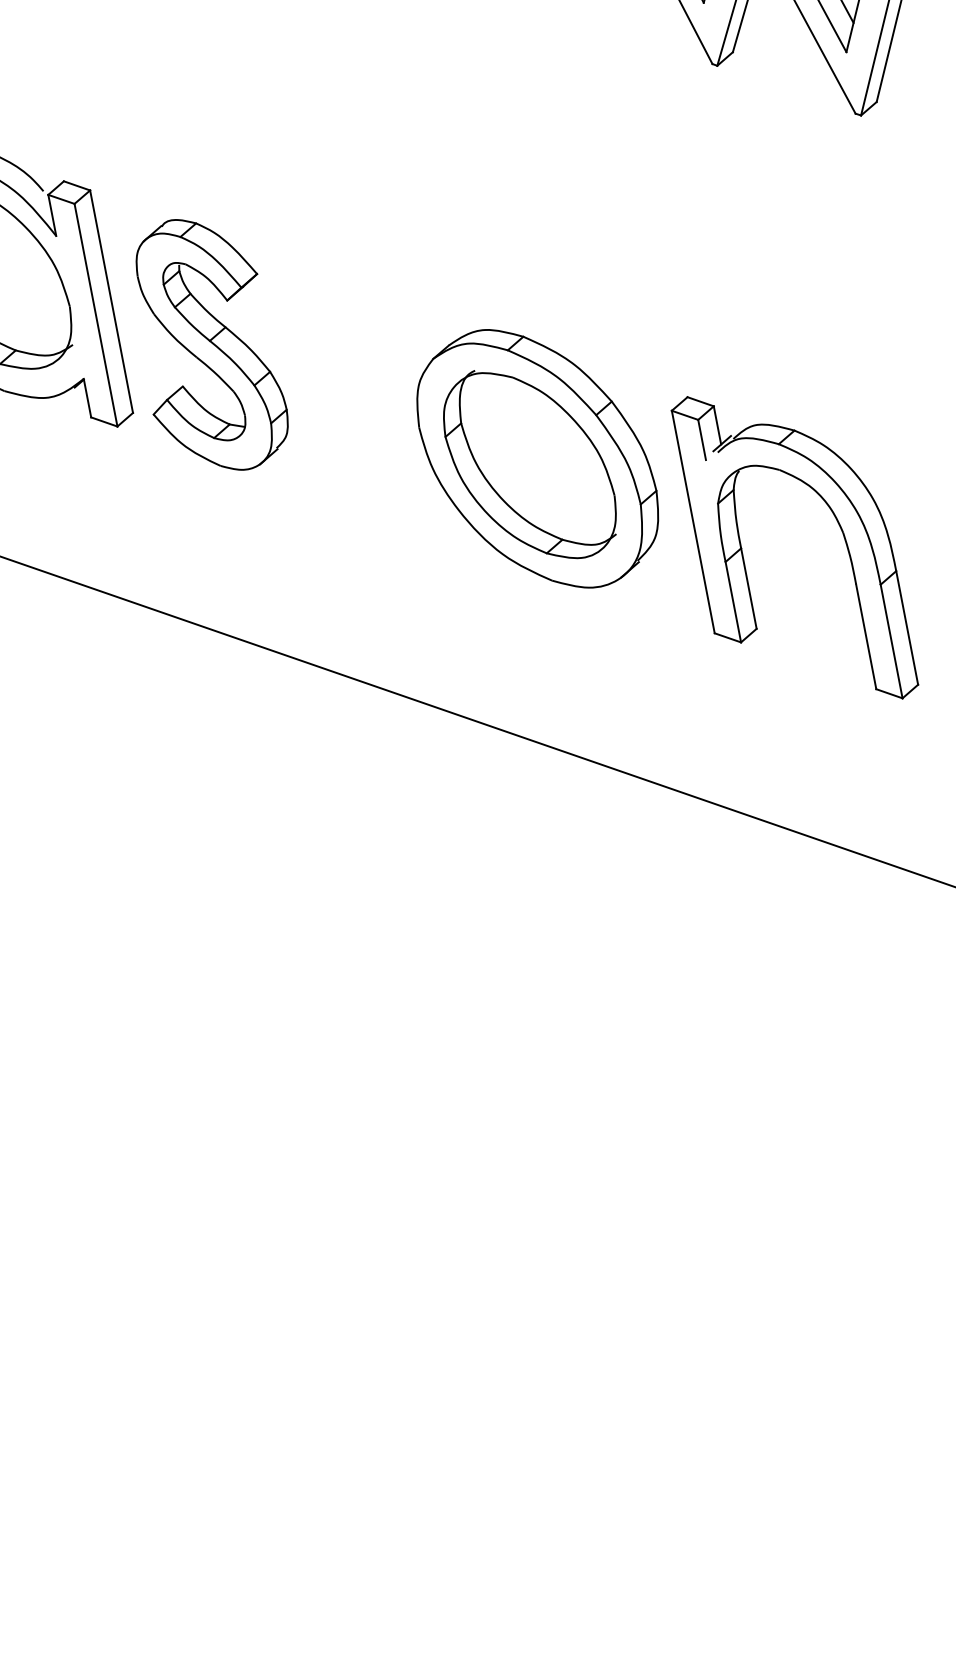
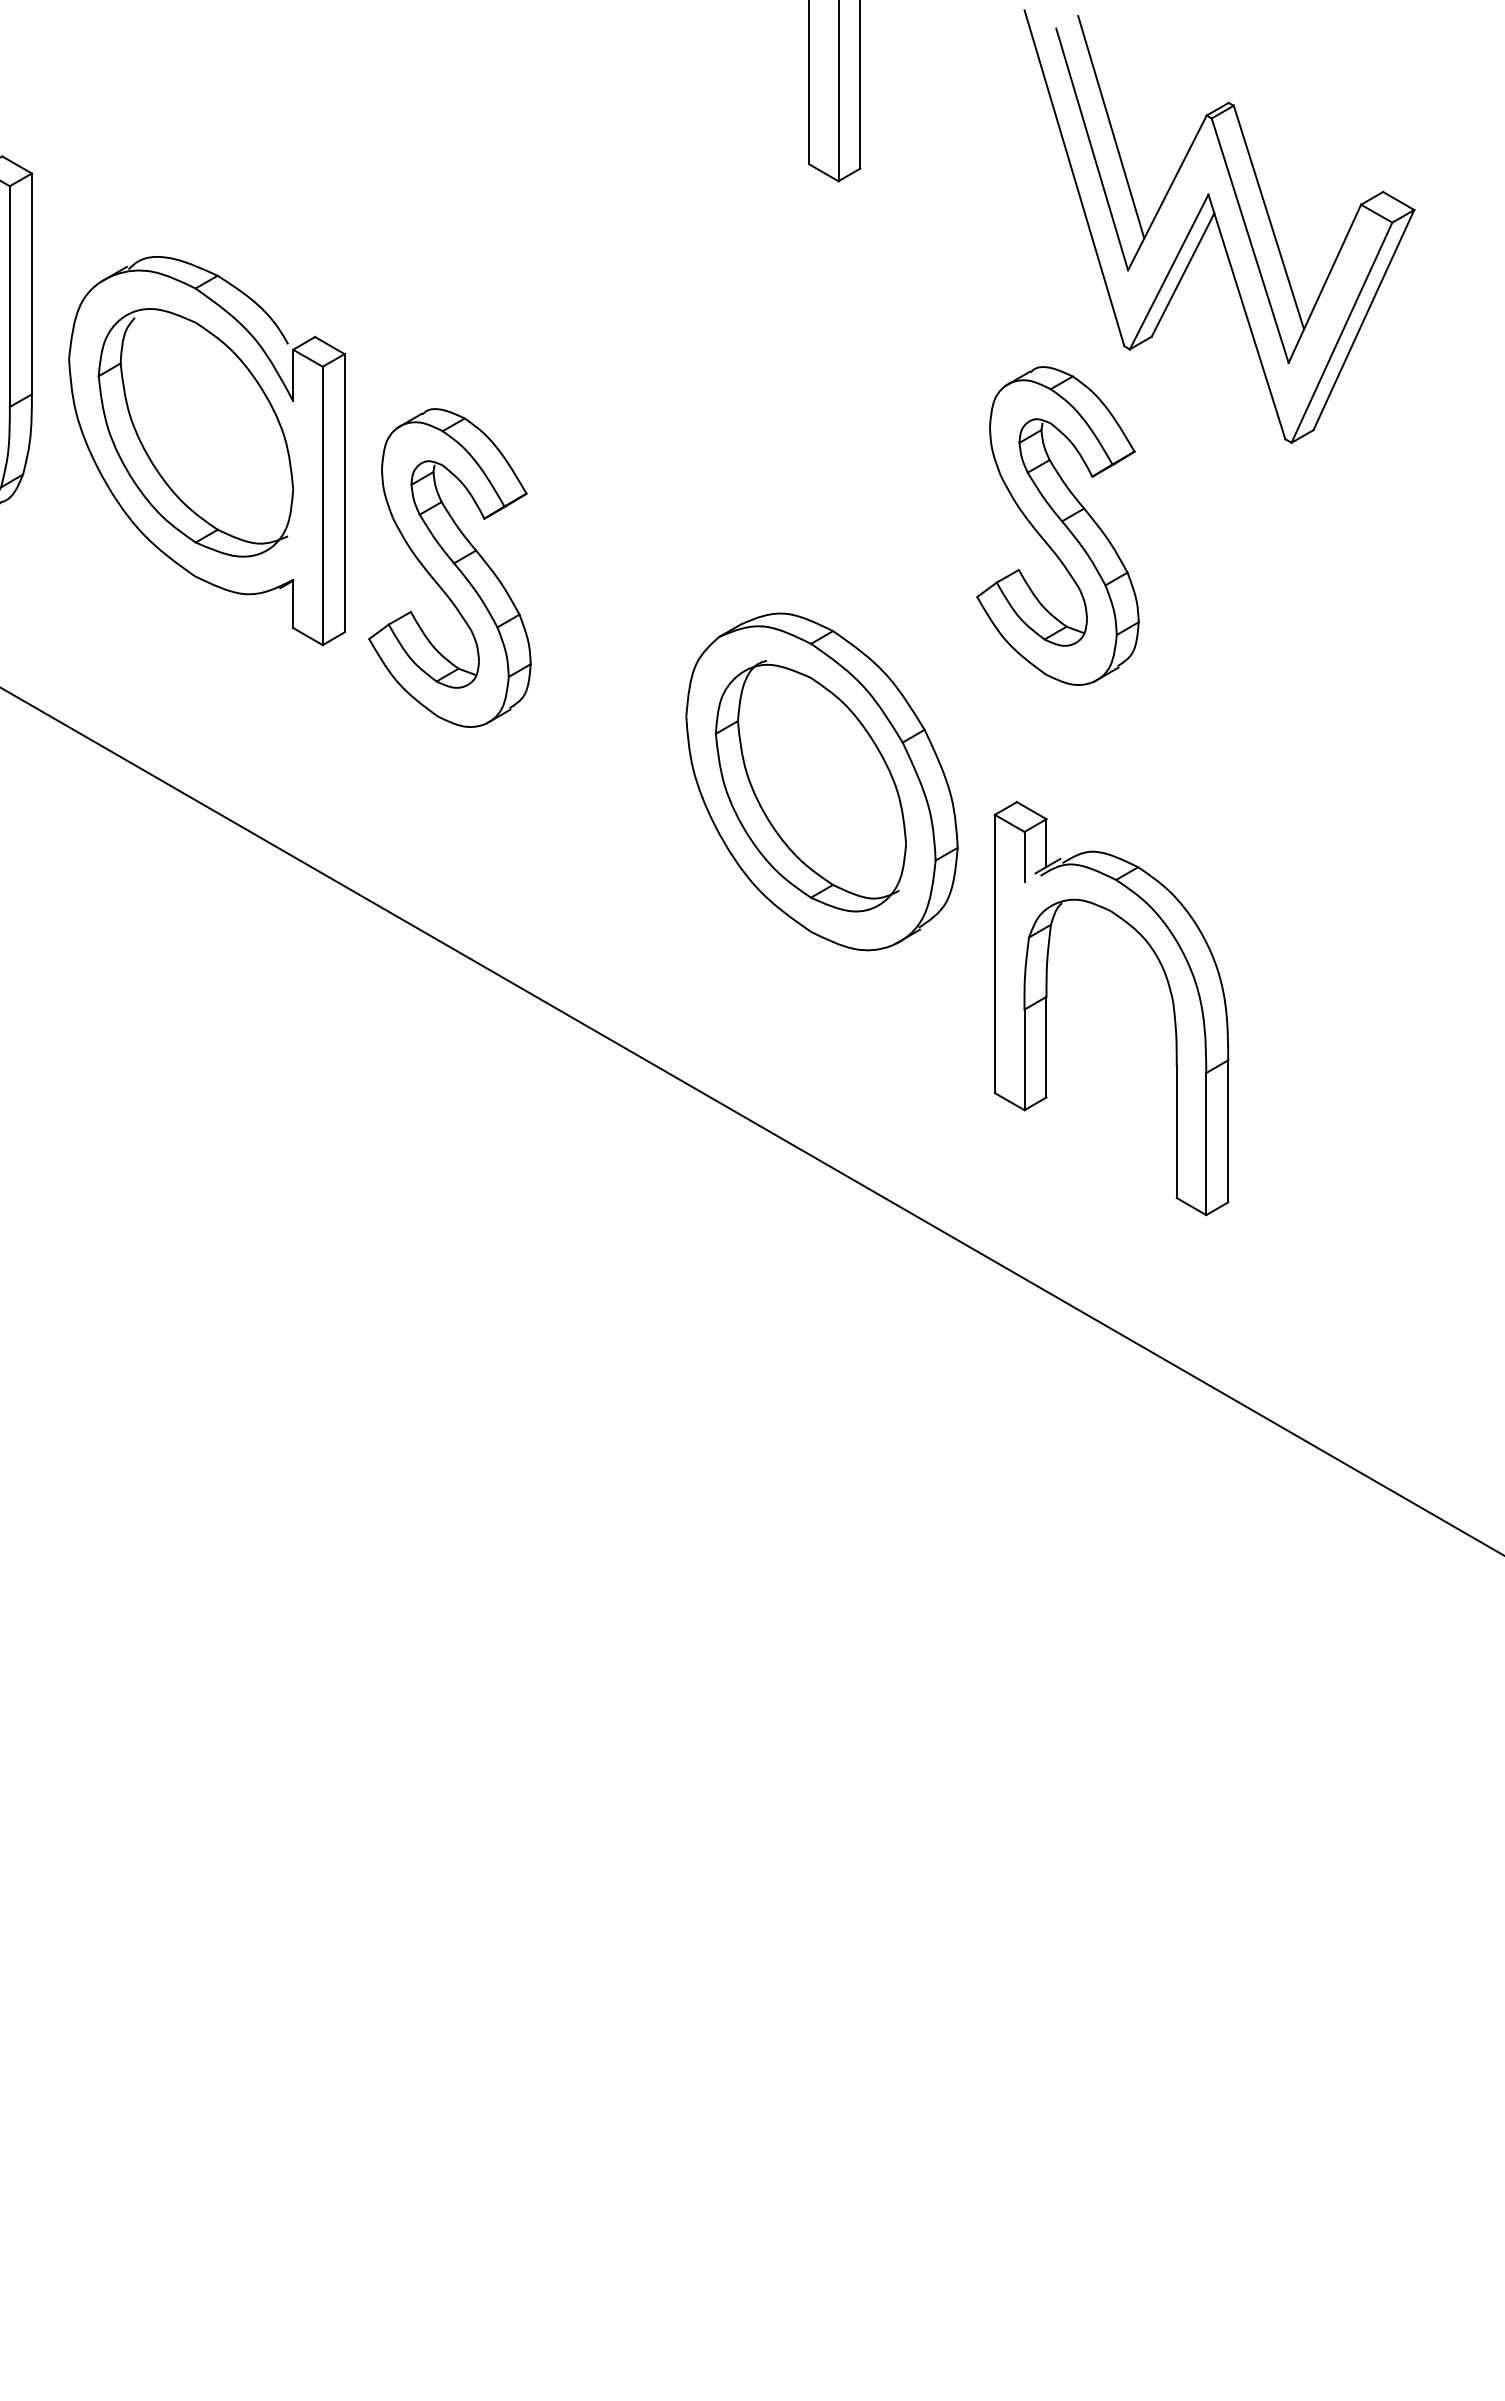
part: (686, 217) -> (1057, 525), added
part: (840, 528) -> (1170, 995), moved

